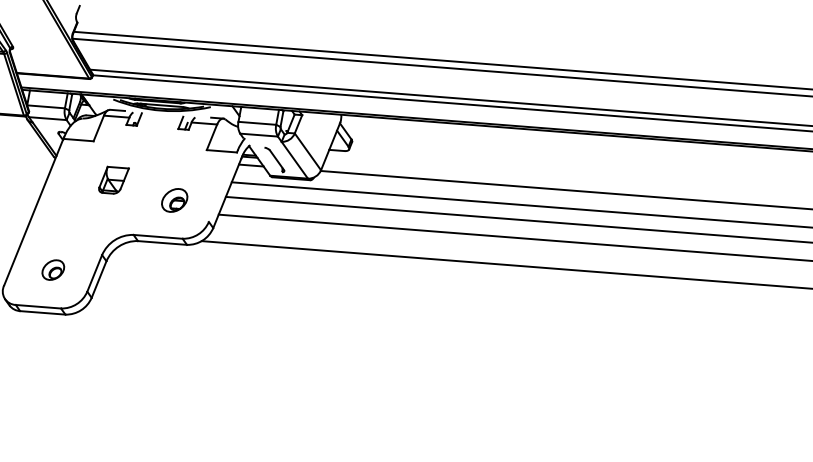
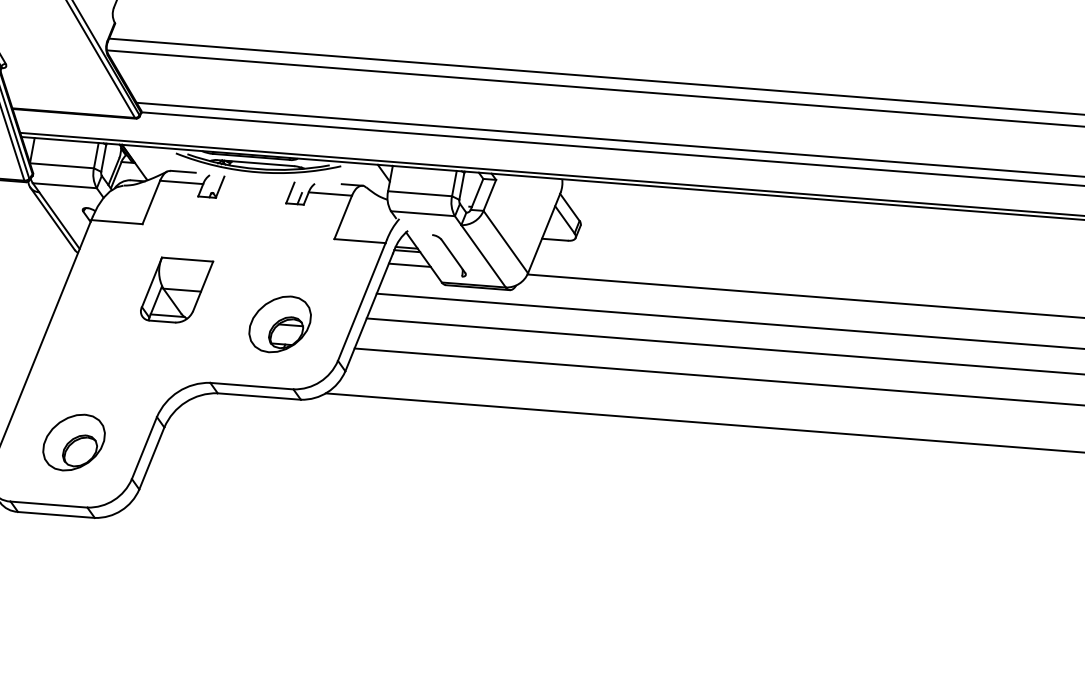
part: (113, 180) -> (176, 290), size x1.43
line: (222, 186) -> (361, 300), added
part: (174, 200) -> (279, 324), size x1.43
part: (53, 269) -> (74, 441), size x1.67

